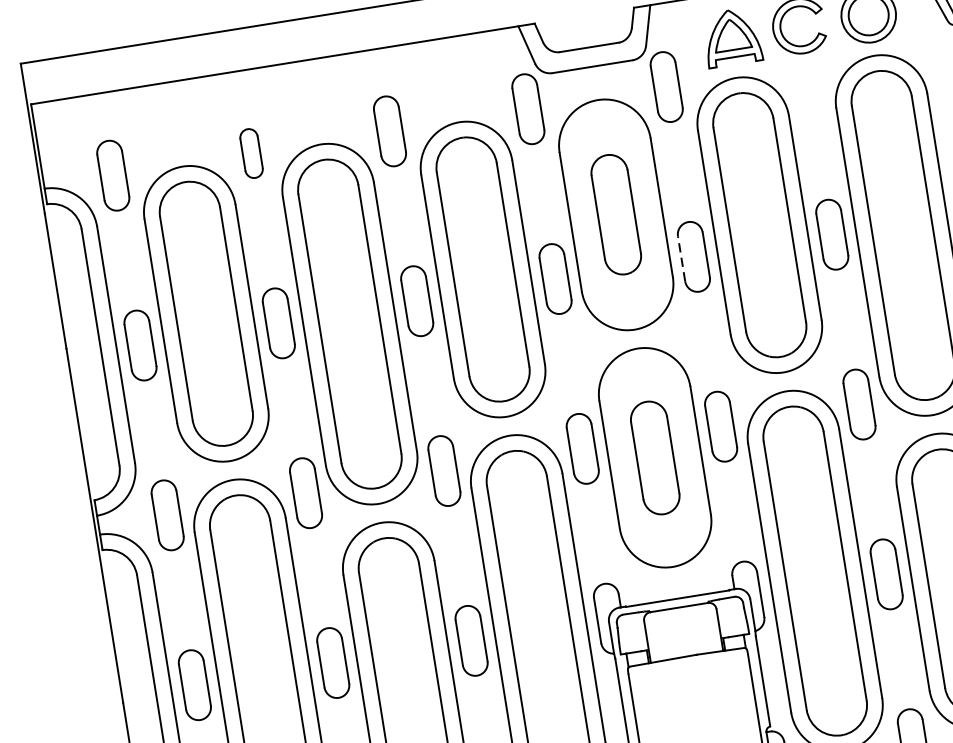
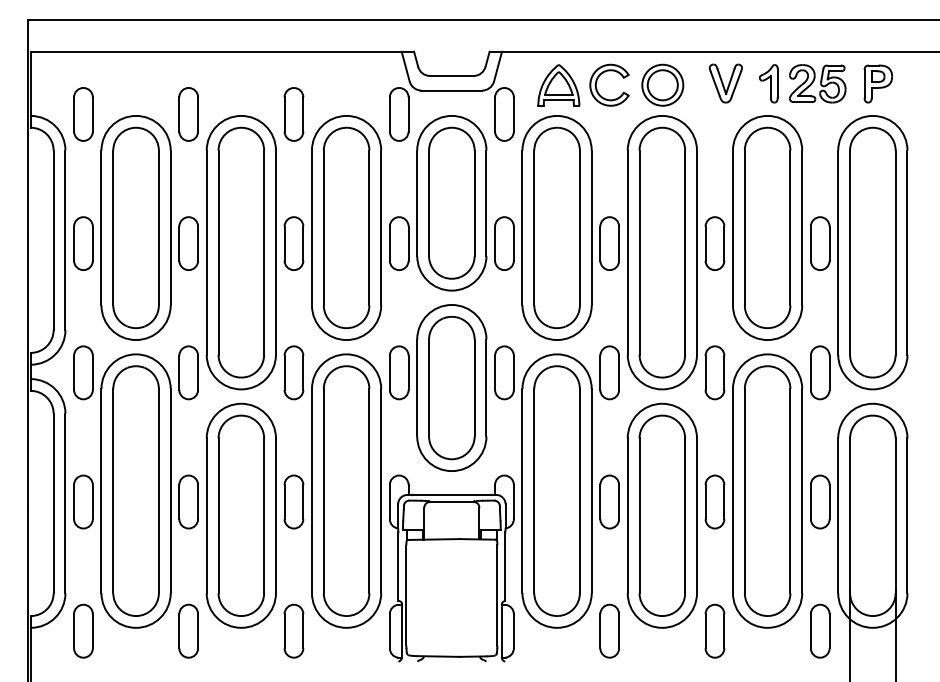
part: (251, 153) -> (188, 114), size x1.43
part: (615, 213) -> (451, 202), size x1.67
line: (682, 258) -> (495, 243), dashed -> solid
part: (654, 458) -> (451, 388), size x1.67

